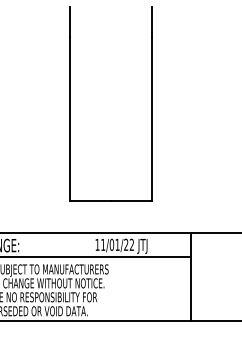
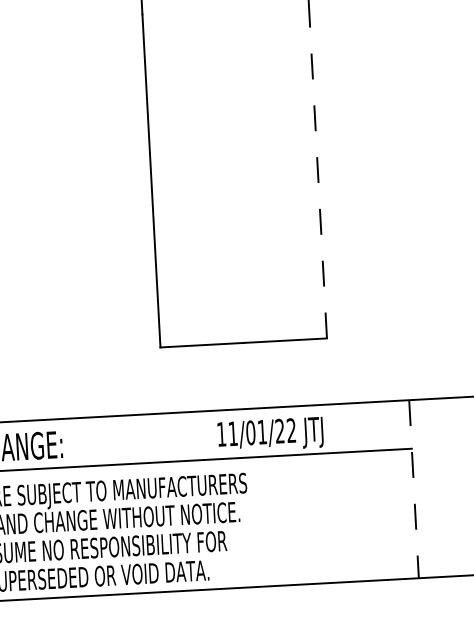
line: (151, 118) -> (317, 171), solid -> dashed
line: (190, 276) -> (413, 488), solid -> dashed

